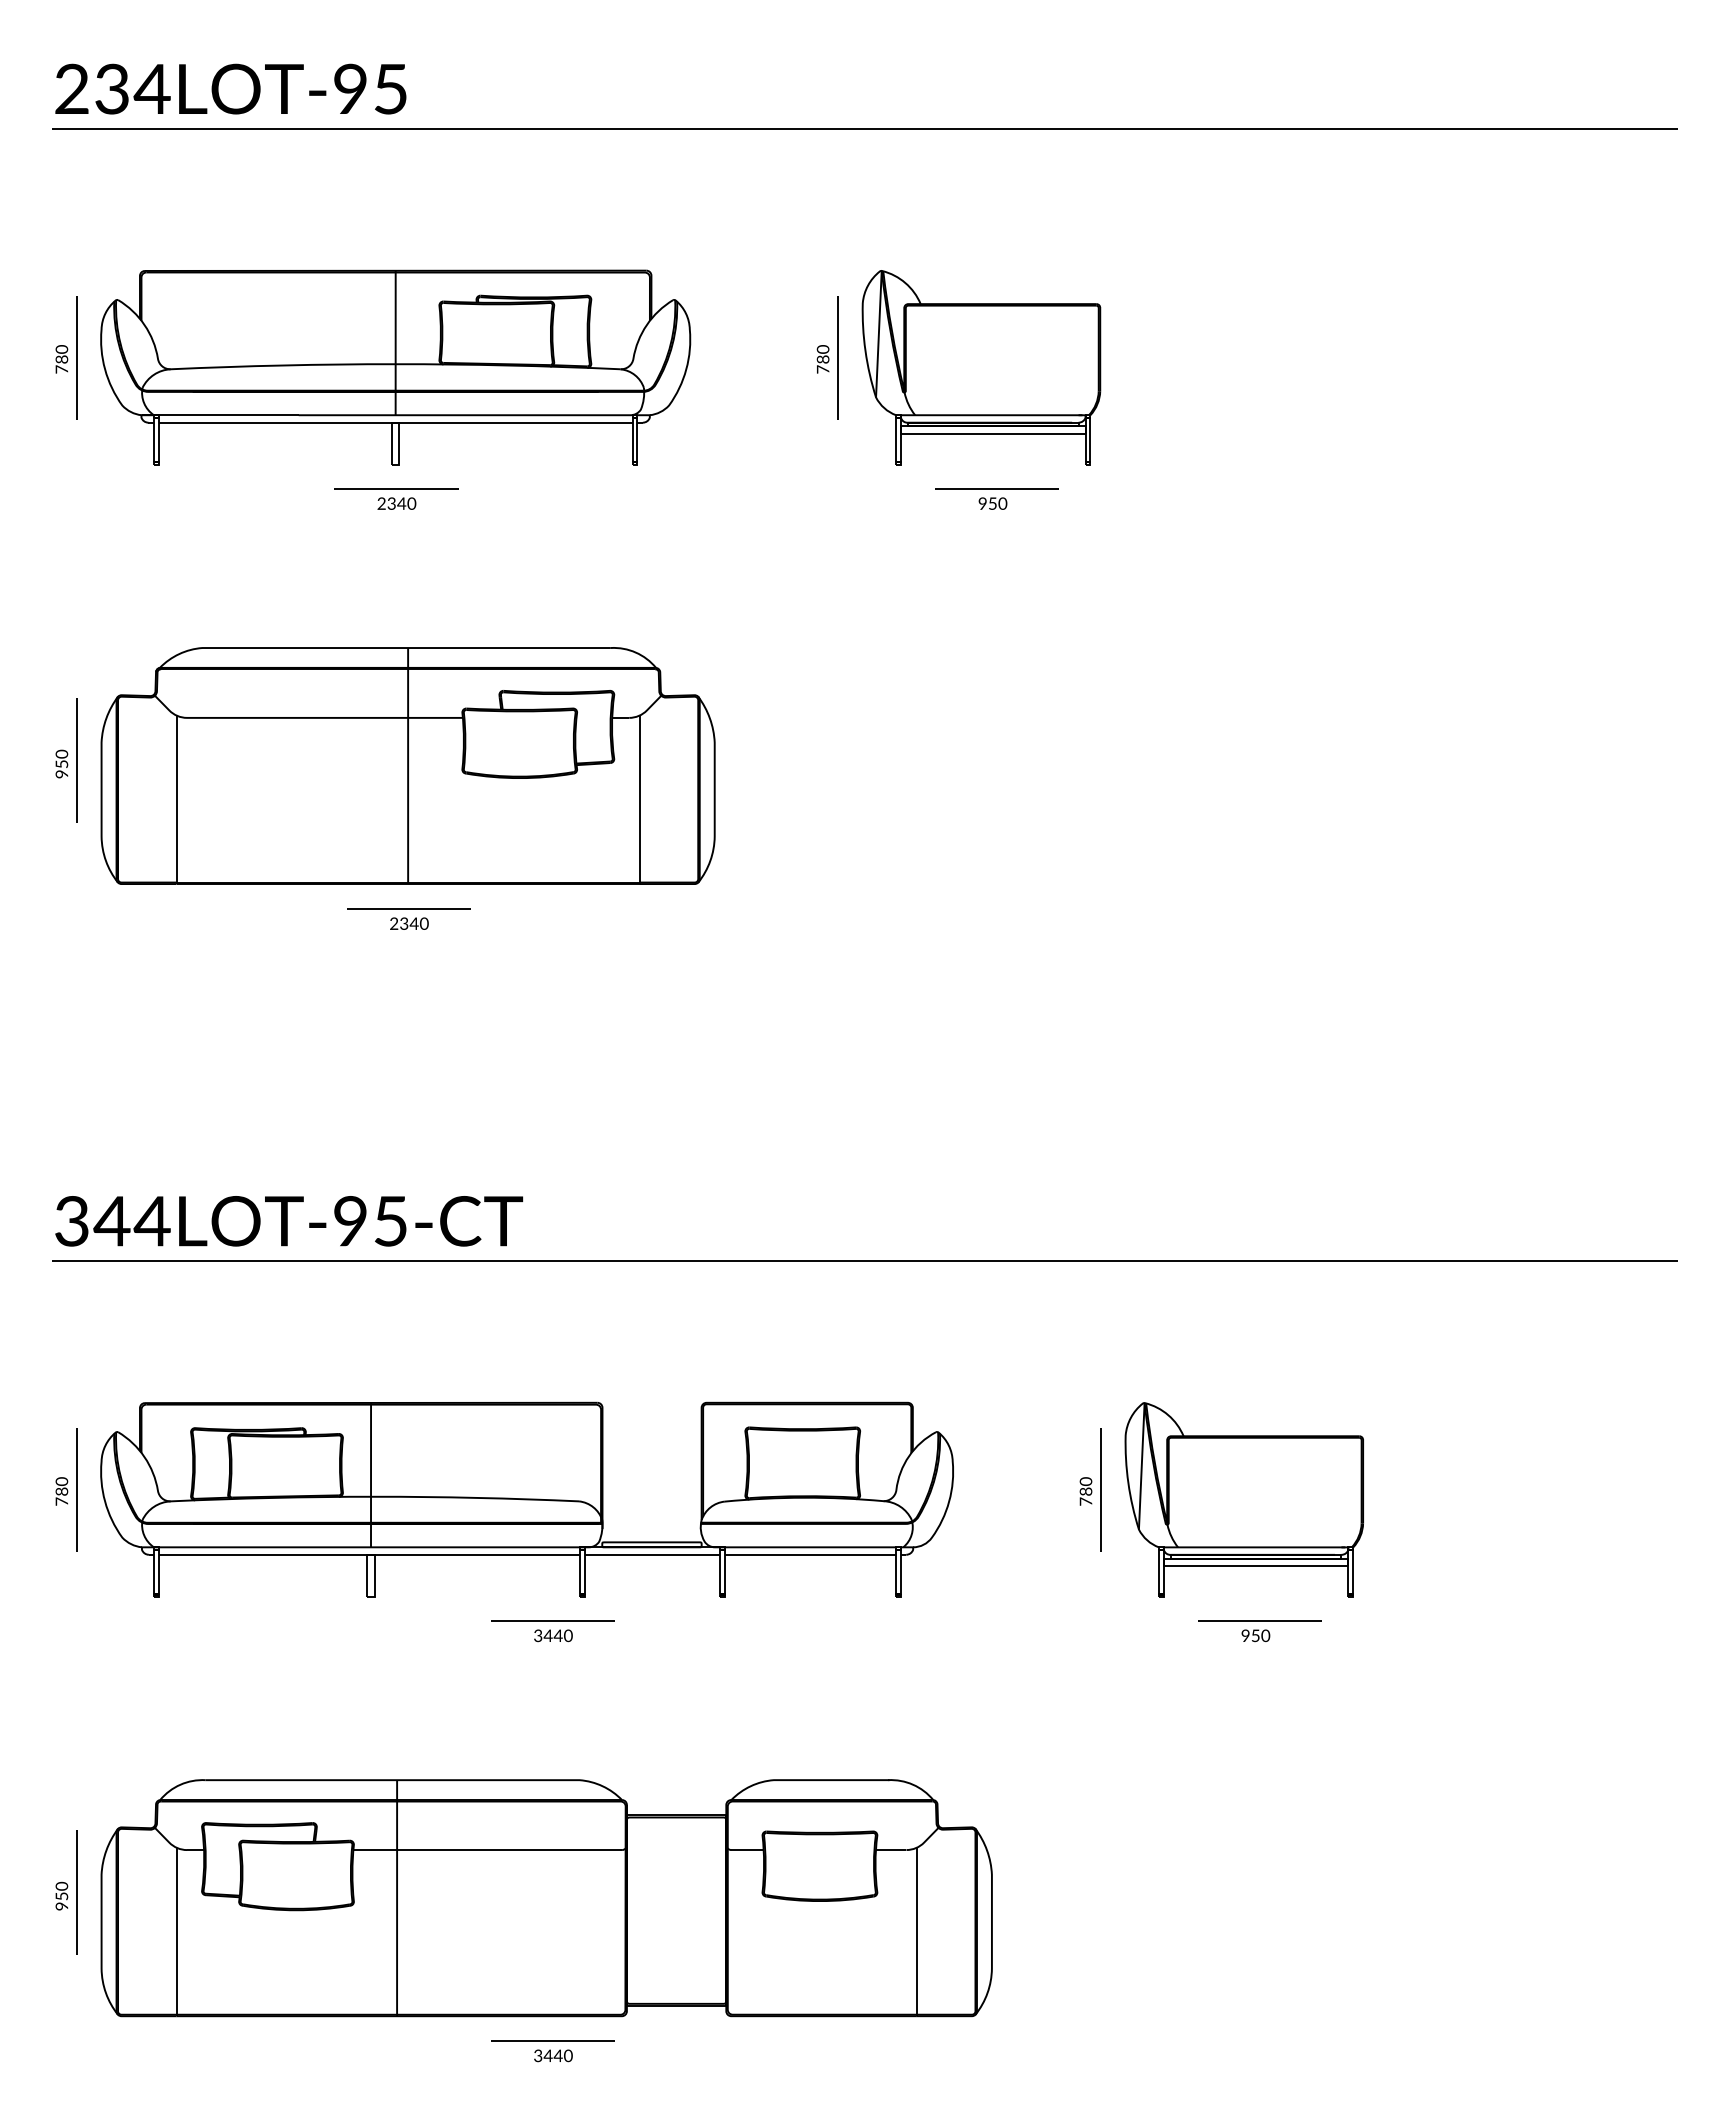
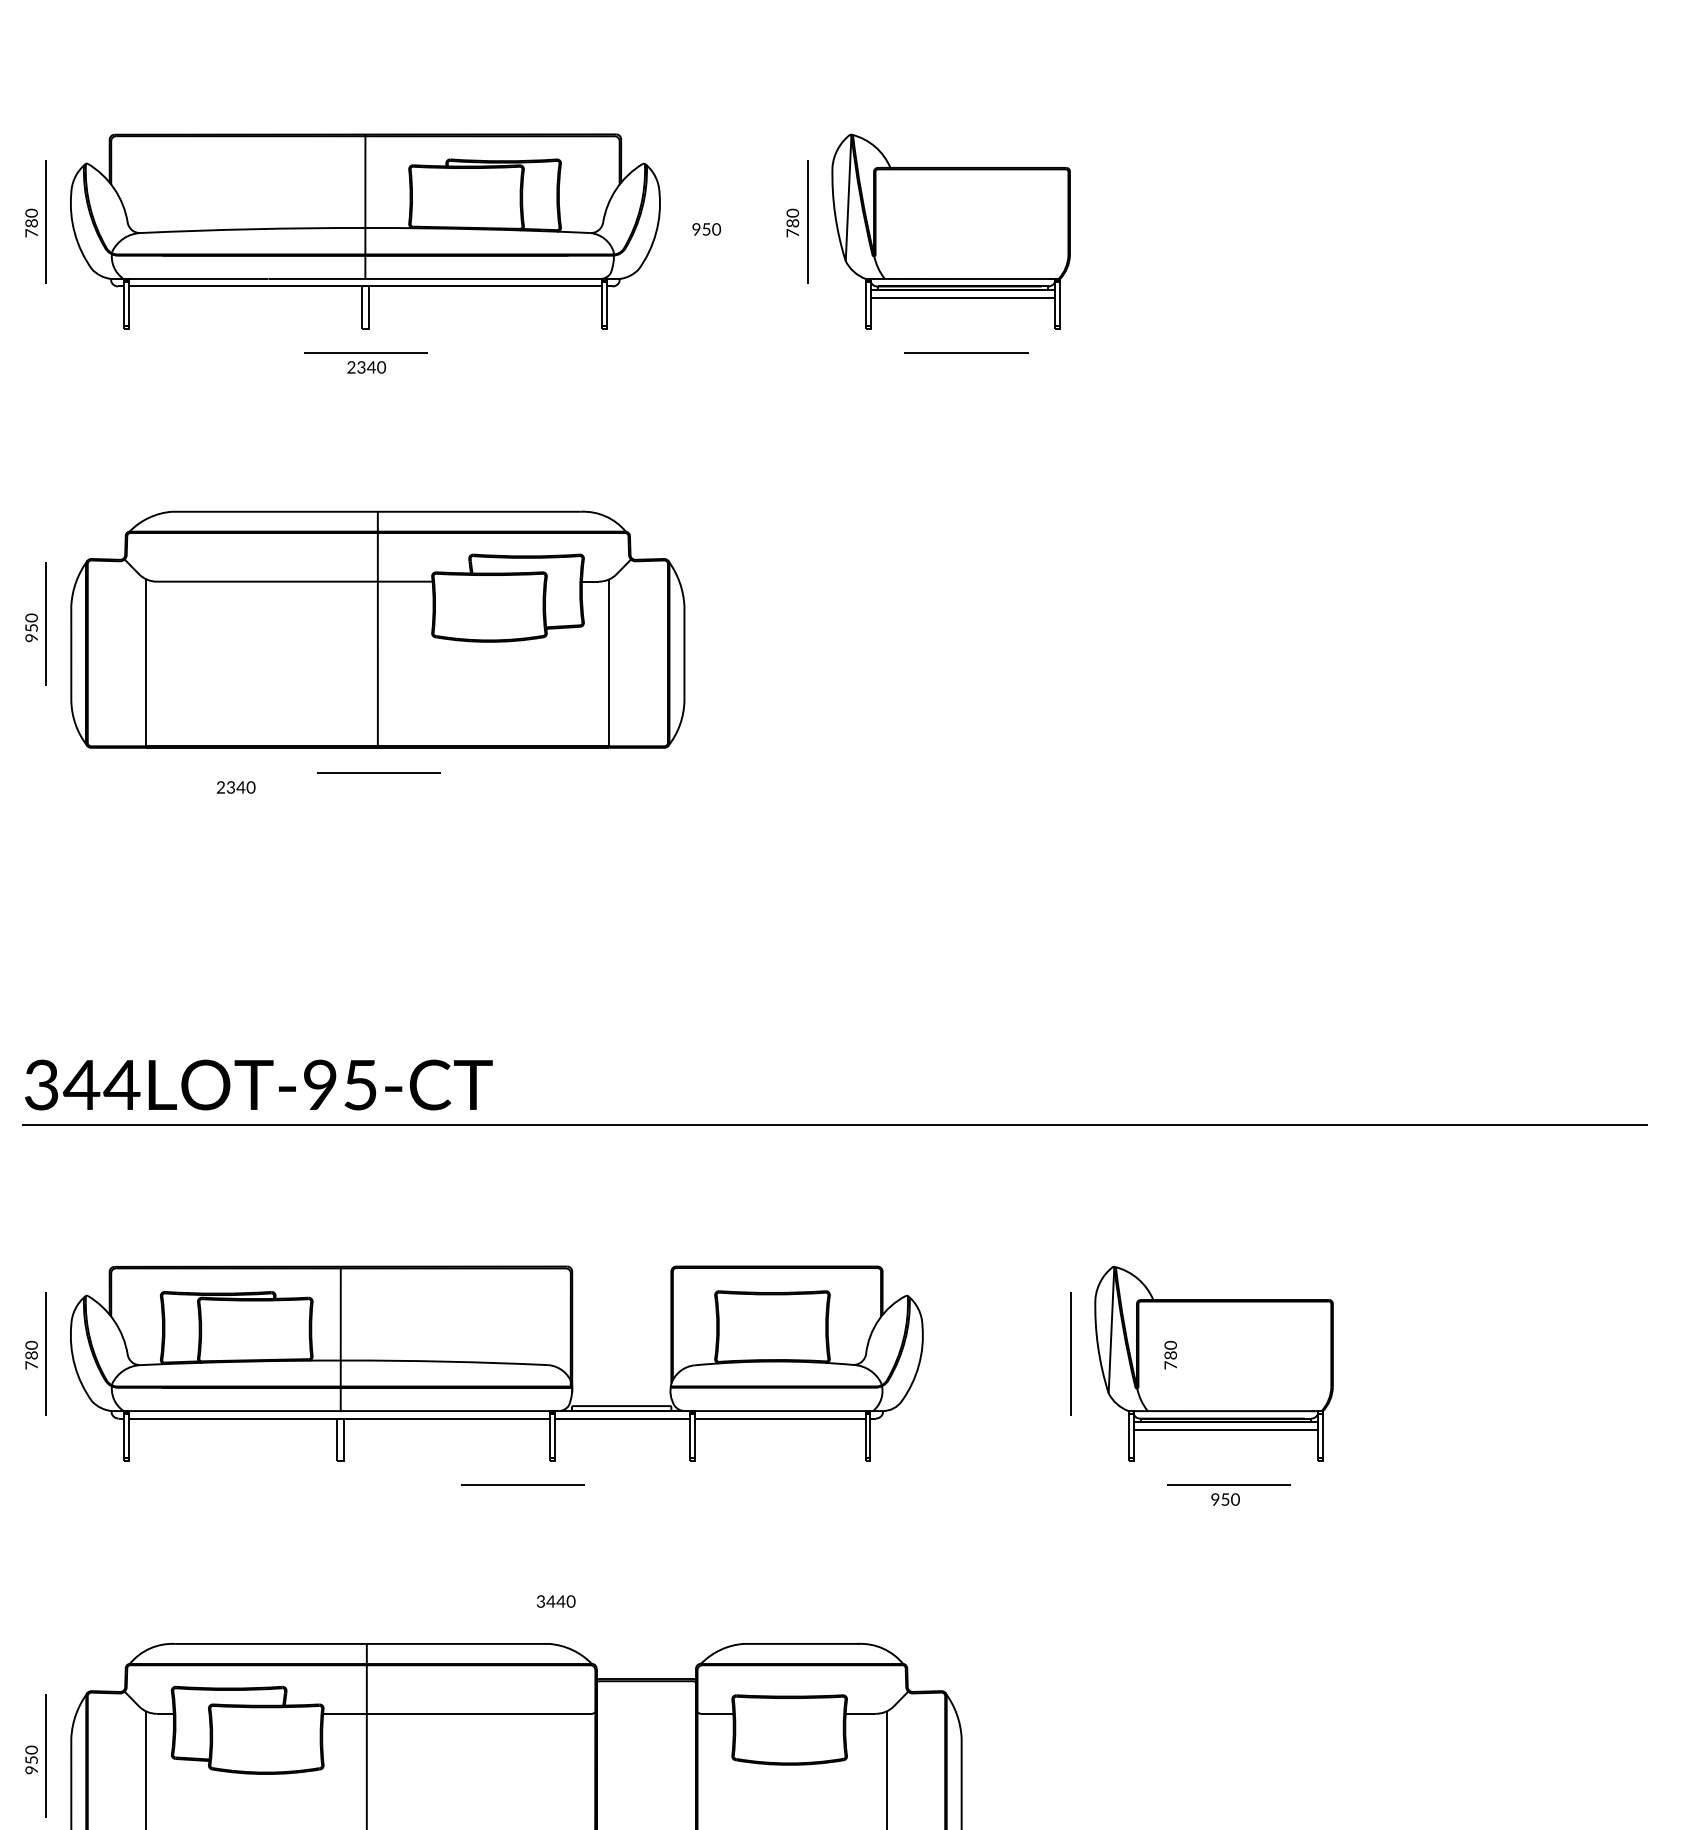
text: (992, 503) -> (706, 229), moved
text: (409, 923) -> (236, 787), moved
text: (1085, 1491) -> (1170, 1355), moved
text: (553, 1635) -> (556, 1601), moved

